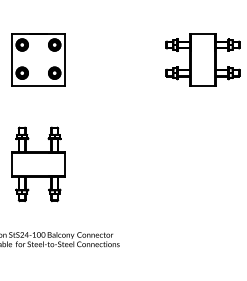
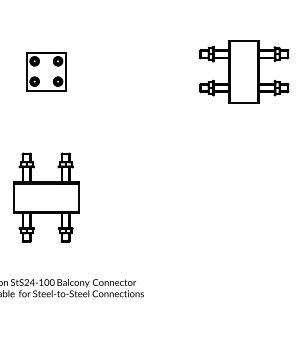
part: (38, 59) -> (46, 71), size x0.6

